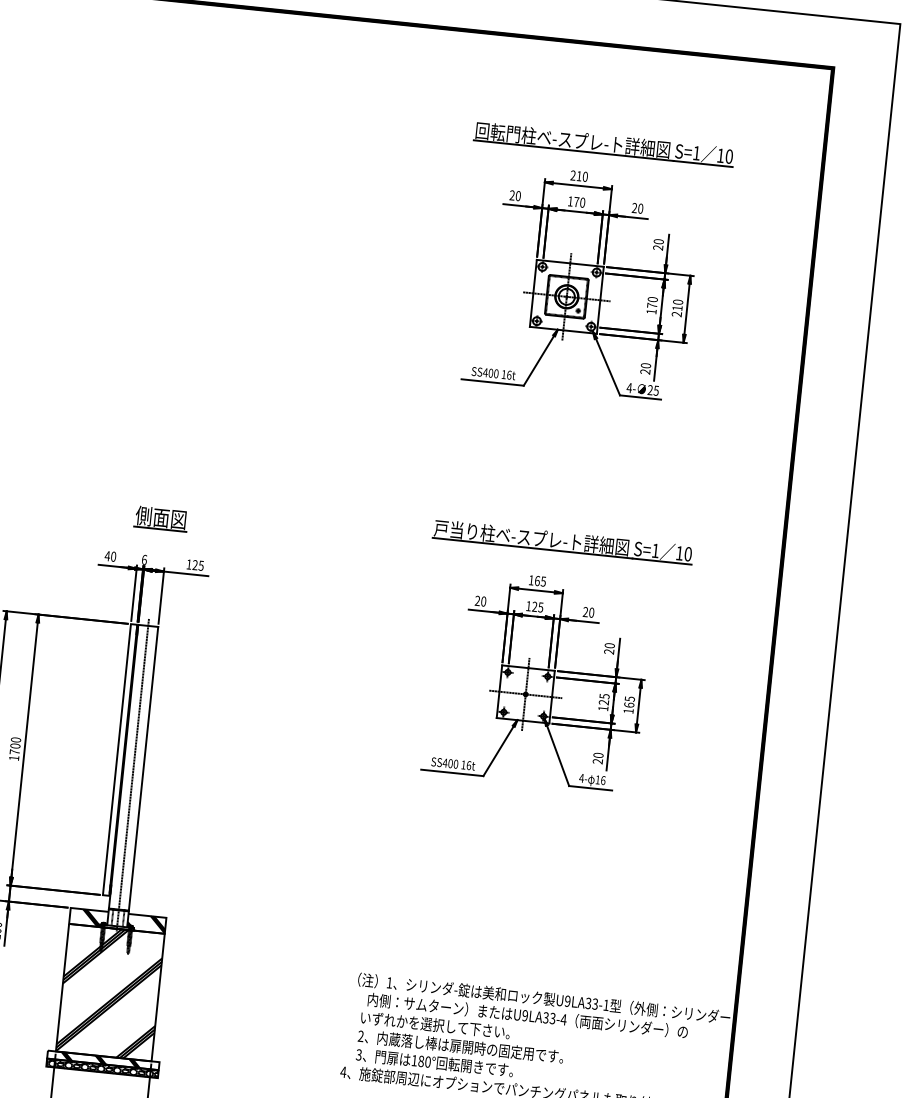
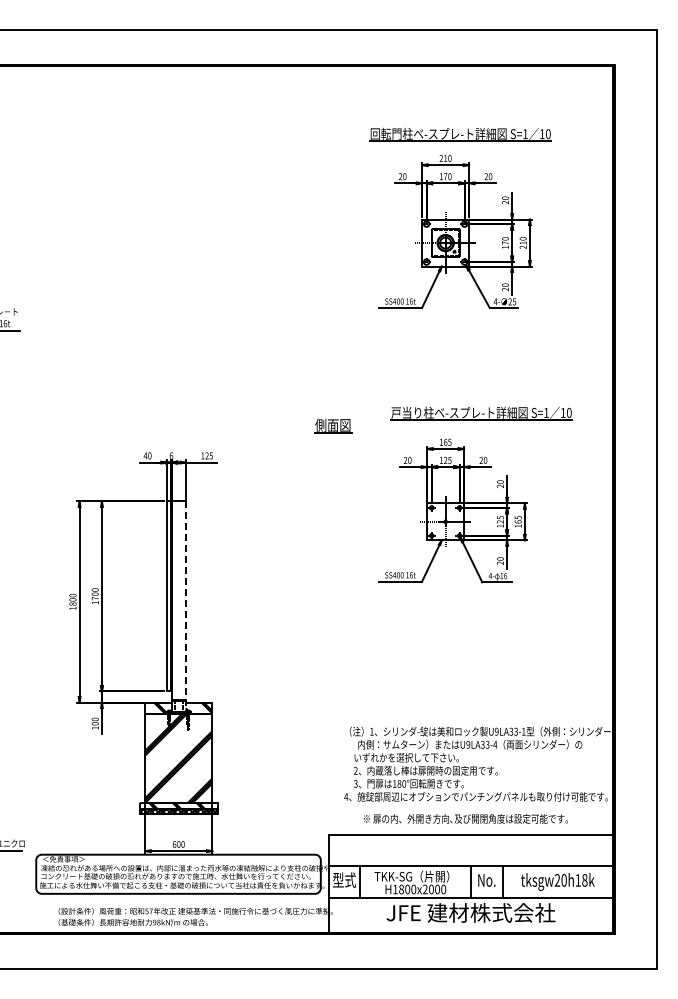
part: (161, 517) -> (333, 425), moved
part: (562, 542) -> (481, 413), moved
line: (132, 774) -> (178, 605), removed
line: (142, 778) -> (185, 607), solid -> dashed

